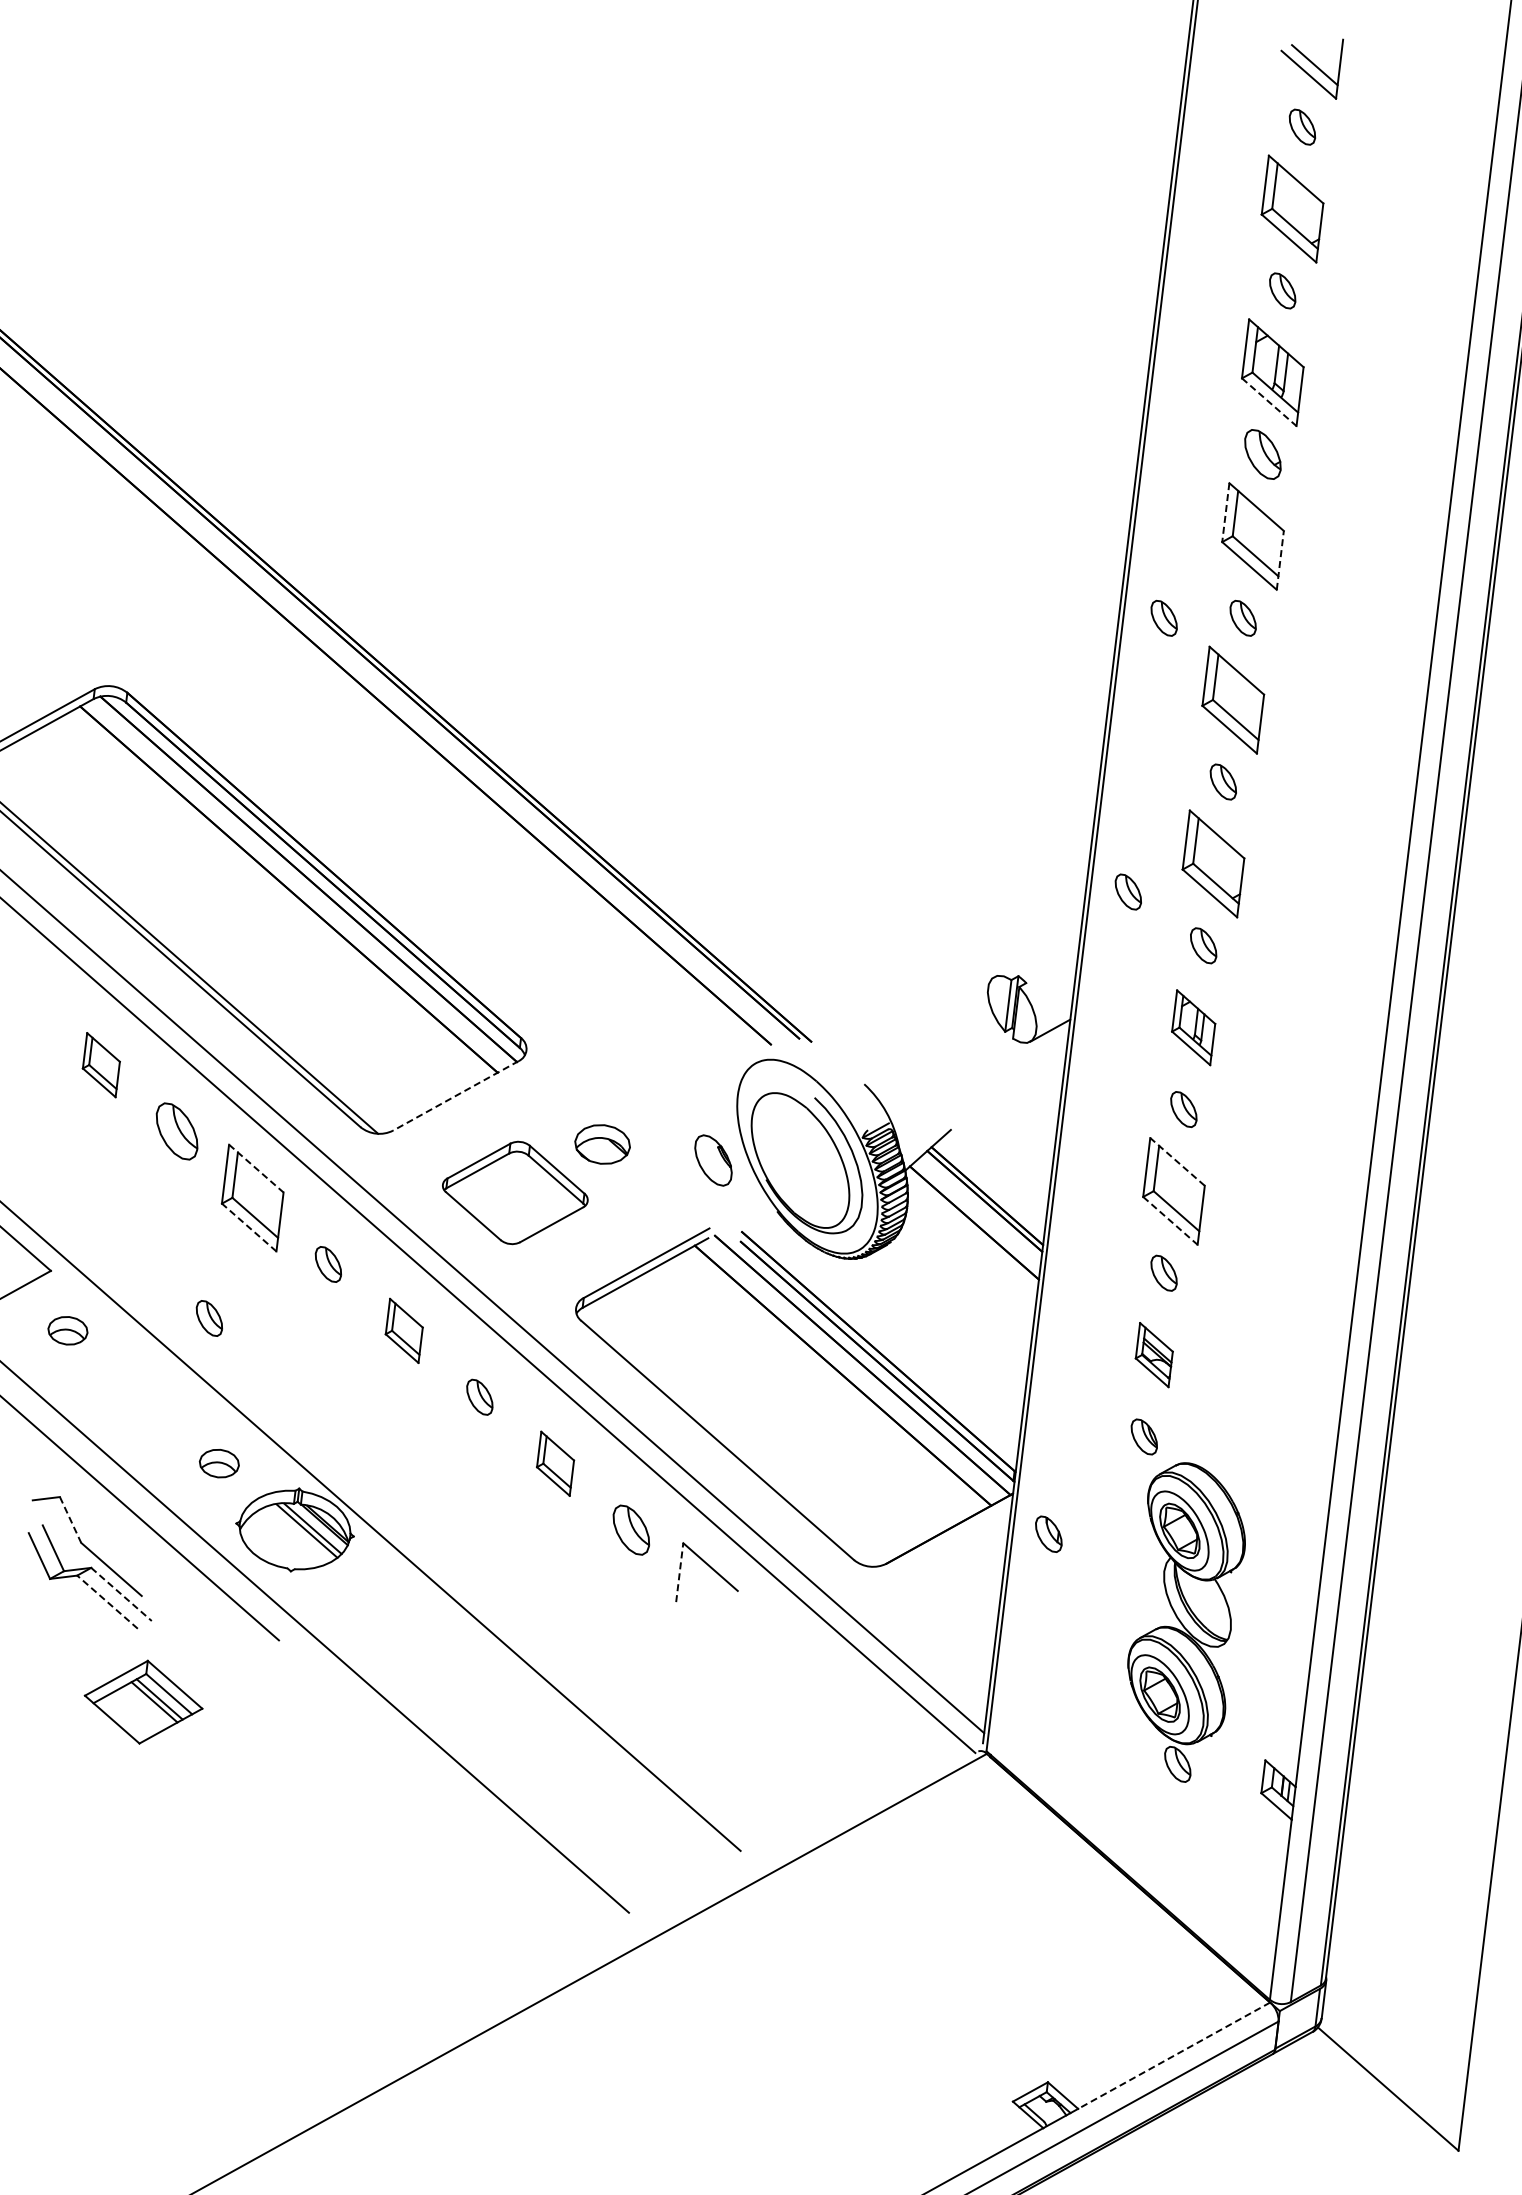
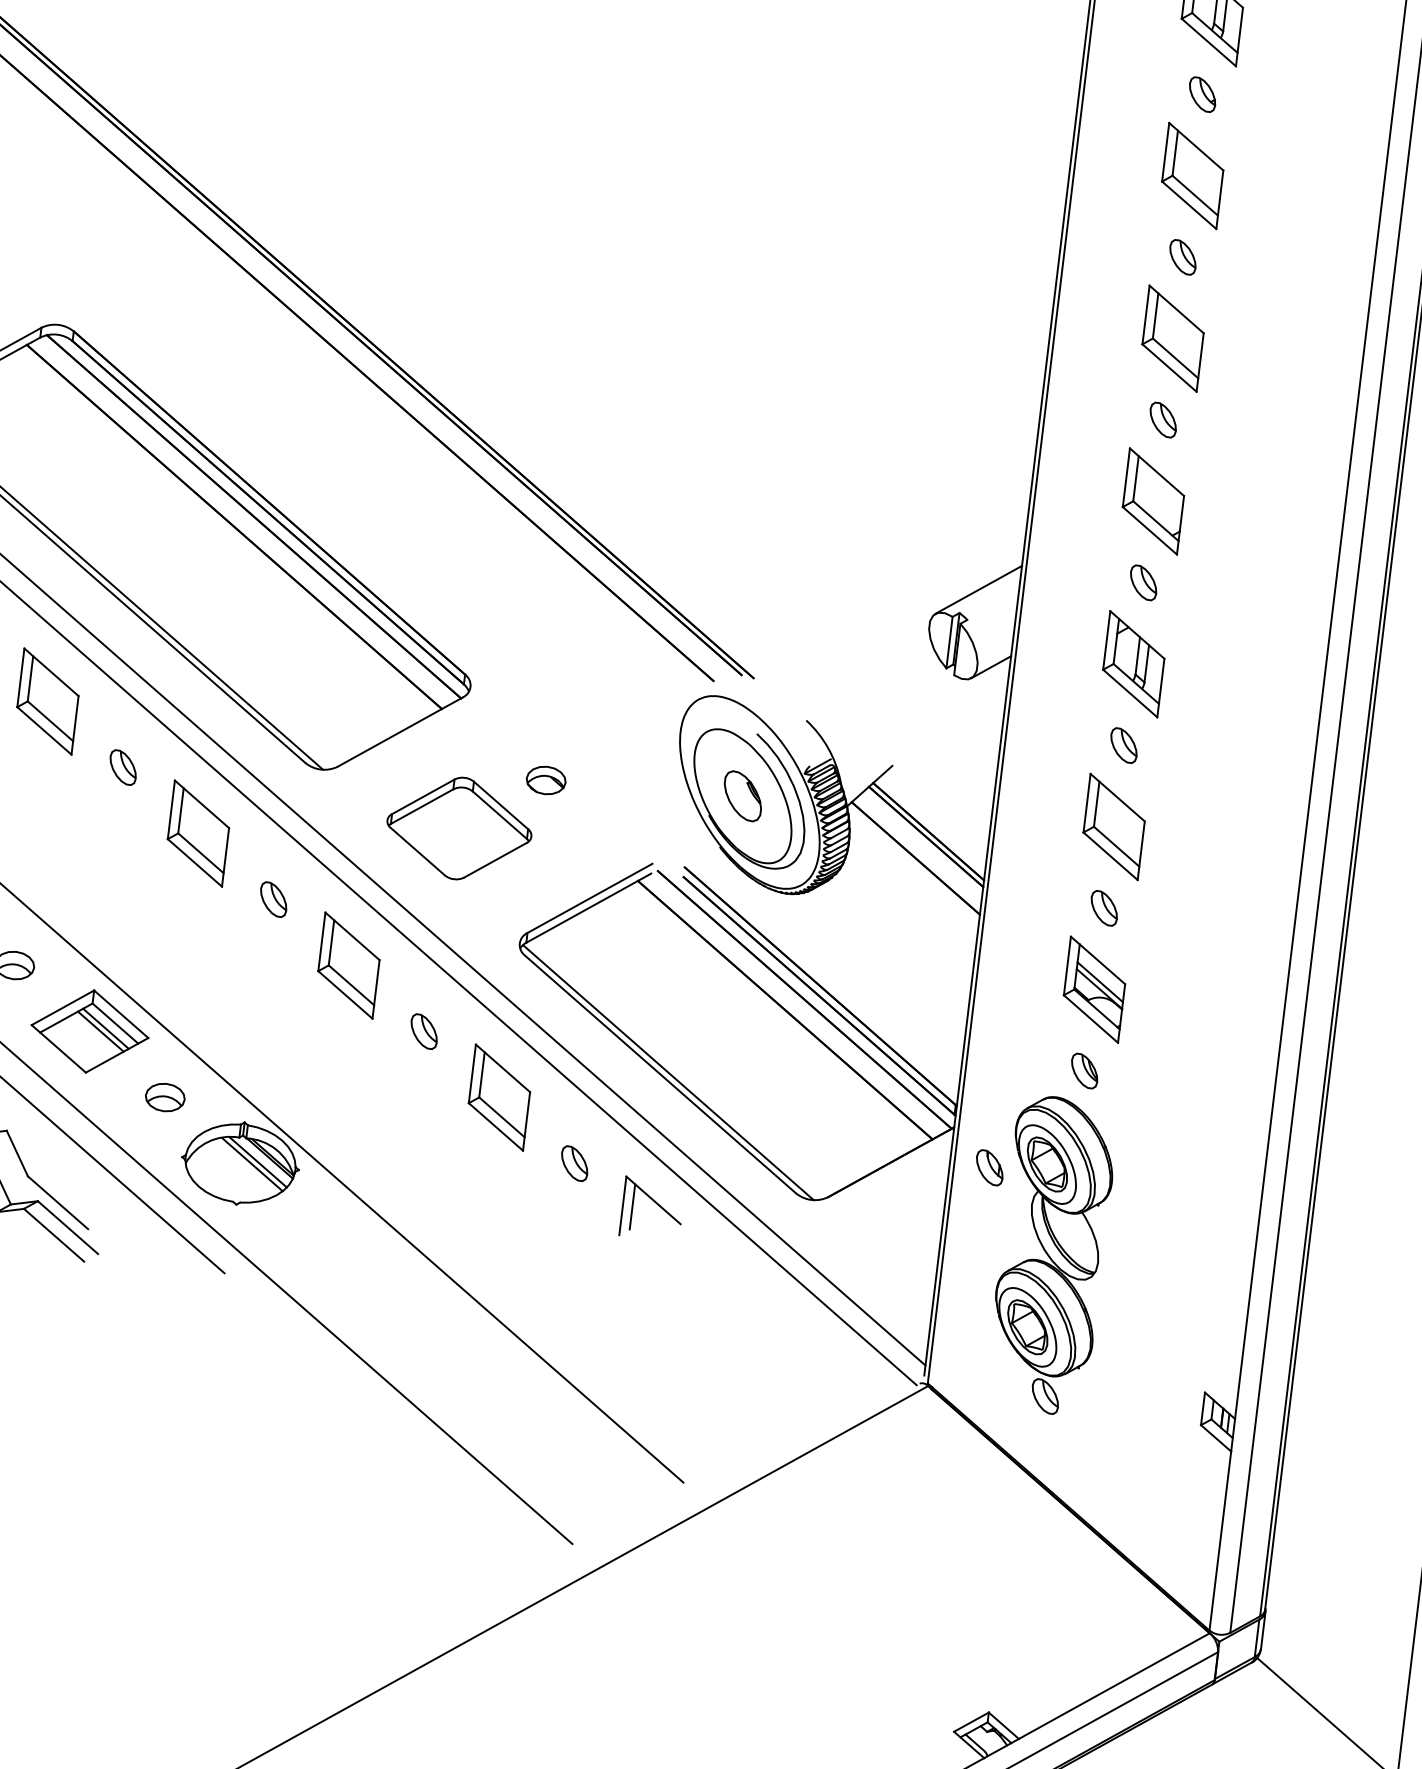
line: (1269, 402) -> (1209, 42), dashed -> solid
part: (1262, 454) -> (1202, 94), size x0.71
line: (1225, 512) -> (1165, 152), dashed -> solid
line: (1280, 560) -> (1220, 199), dashed -> solid
part: (1163, 617) -> (1103, 256), removed
part: (1127, 891) -> (1067, 528), removed
line: (1037, 952) -> (978, 589), added
part: (1193, 1027) -> (1133, 664), size x1.43
part: (101, 1064) -> (48, 700), size x1.67
line: (455, 1095) -> (399, 731), dashed -> solid
part: (176, 1131) -> (122, 767), size x0.62
part: (602, 1144) -> (546, 780), size x0.71
part: (713, 1160) -> (742, 796), moved
line: (1177, 1161) -> (1117, 797), dashed -> solid
line: (256, 1168) -> (202, 804), dashed -> solid
line: (1170, 1221) -> (1110, 856), dashed -> solid
line: (248, 1227) -> (194, 862), dashed -> solid
part: (208, 1318) -> (154, 953), removed
part: (404, 1330) -> (349, 965), size x1.67
part: (1154, 1354) -> (1094, 989), size x1.67
line: (725, 1438) -> (668, 1072), added
part: (555, 1463) -> (499, 1097), size x1.67
line: (70, 1520) -> (17, 1154), dashed -> solid
part: (630, 1529) -> (573, 1163), size x0.71
line: (679, 1572) -> (622, 1205), dashed -> solid
line: (689, 1573) -> (632, 1206), added
line: (121, 1594) -> (67, 1227), dashed -> solid
line: (107, 1601) -> (54, 1234), dashed -> solid
part: (1186, 1622) -> (1054, 1255), moved
part: (143, 1701) -> (89, 1030), moved
line: (1174, 2055) -> (1114, 1685), dashed -> solid

